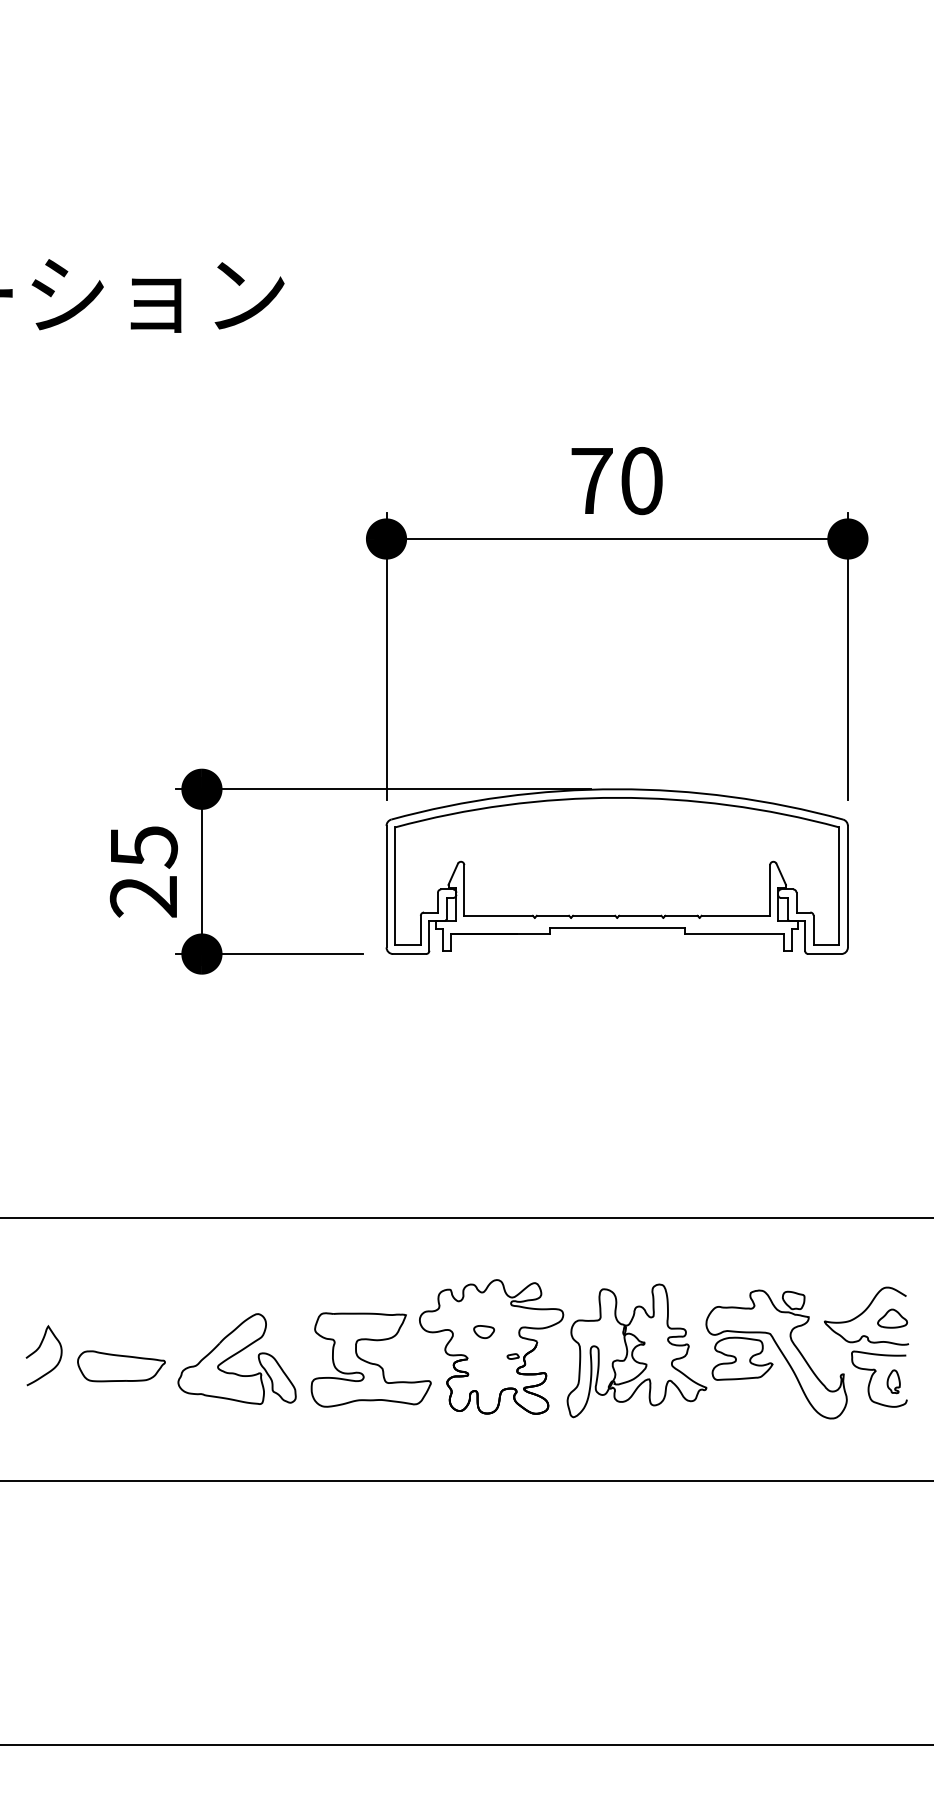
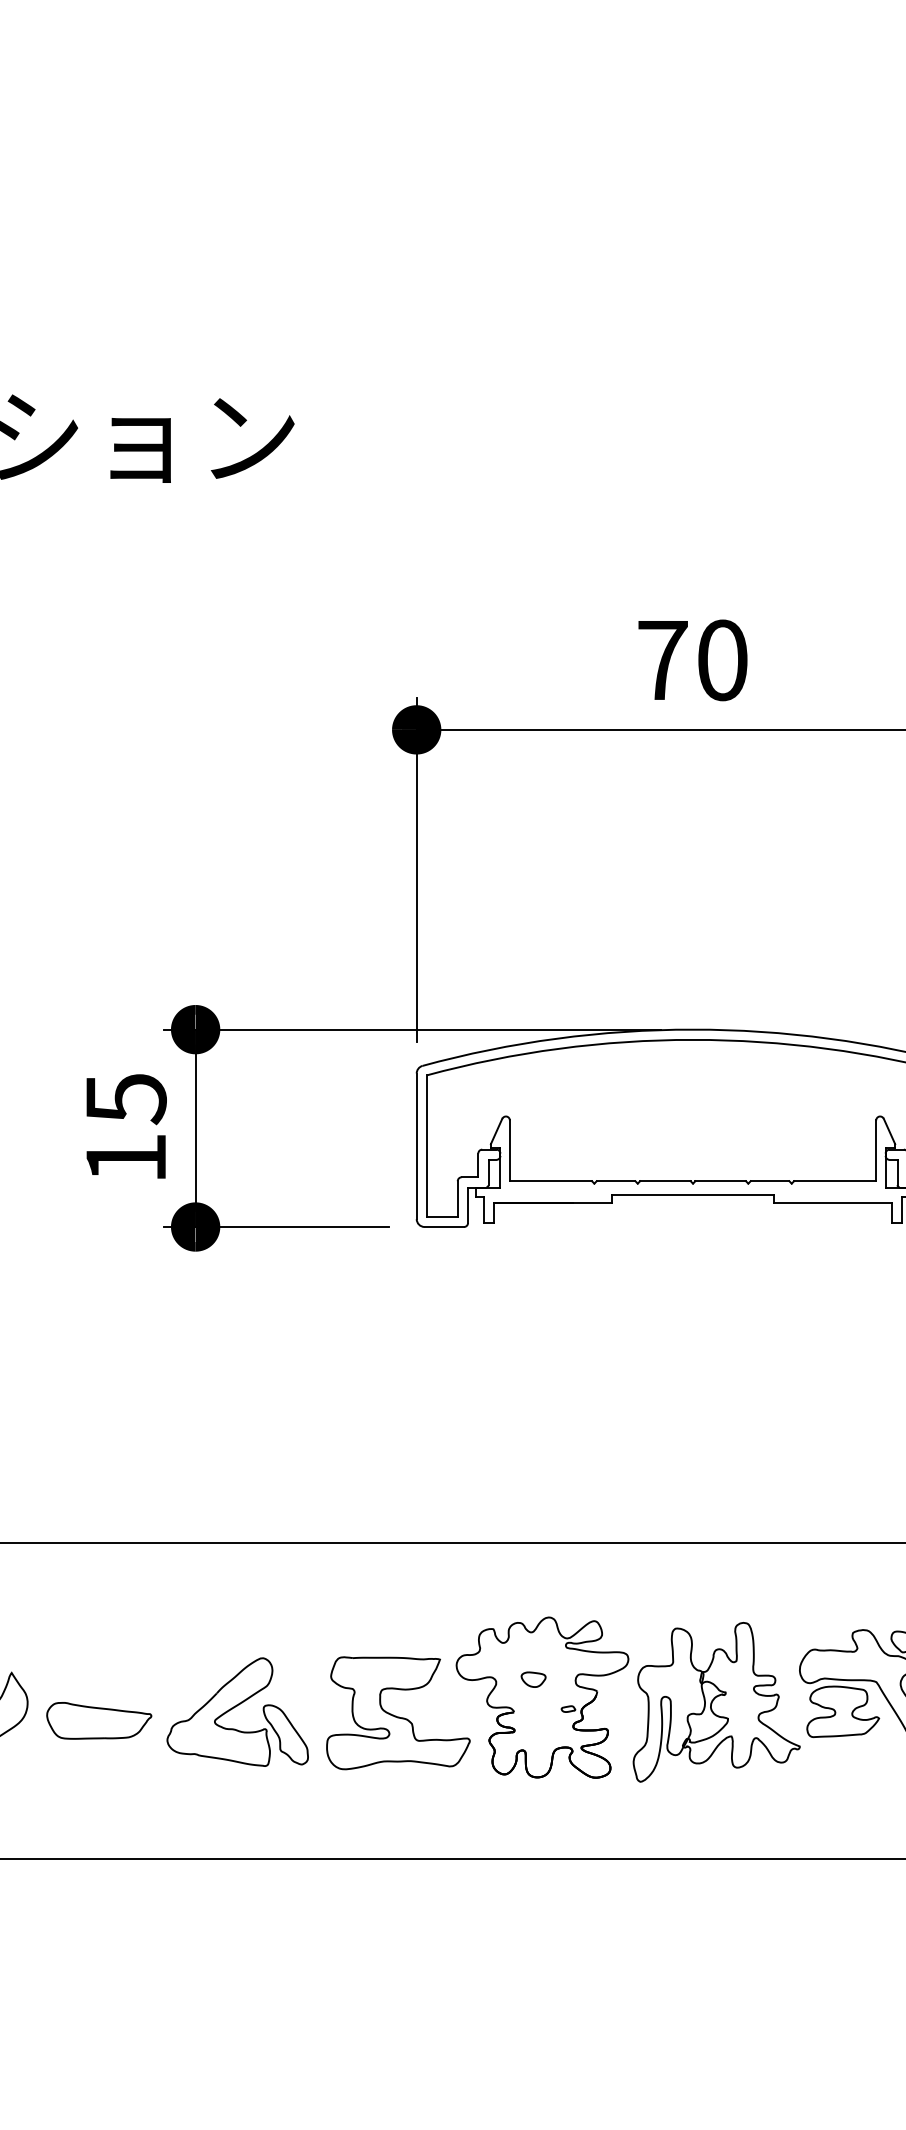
text: (142, 896) -> (124, 1158), 25 -> 15

